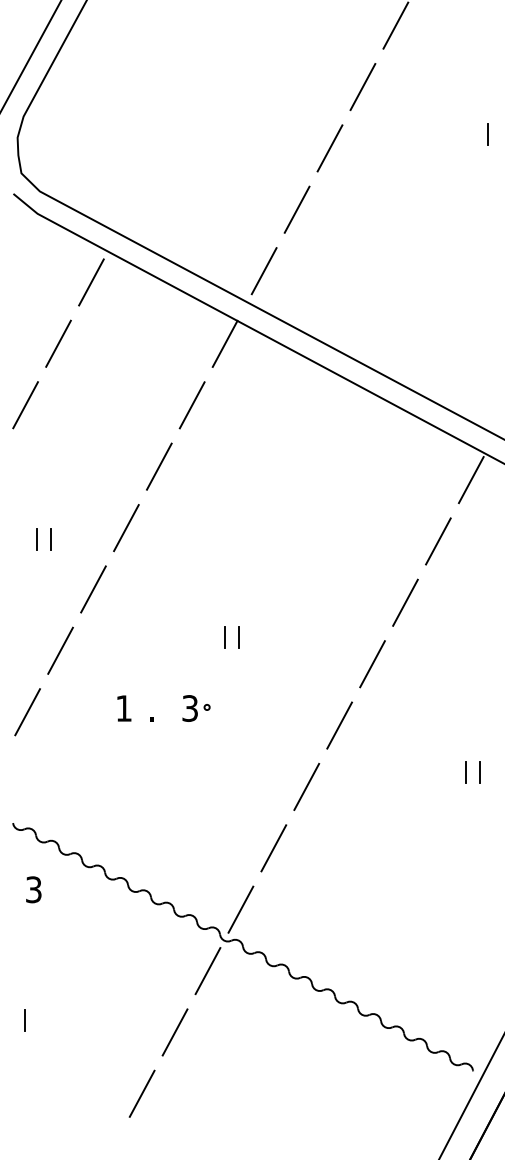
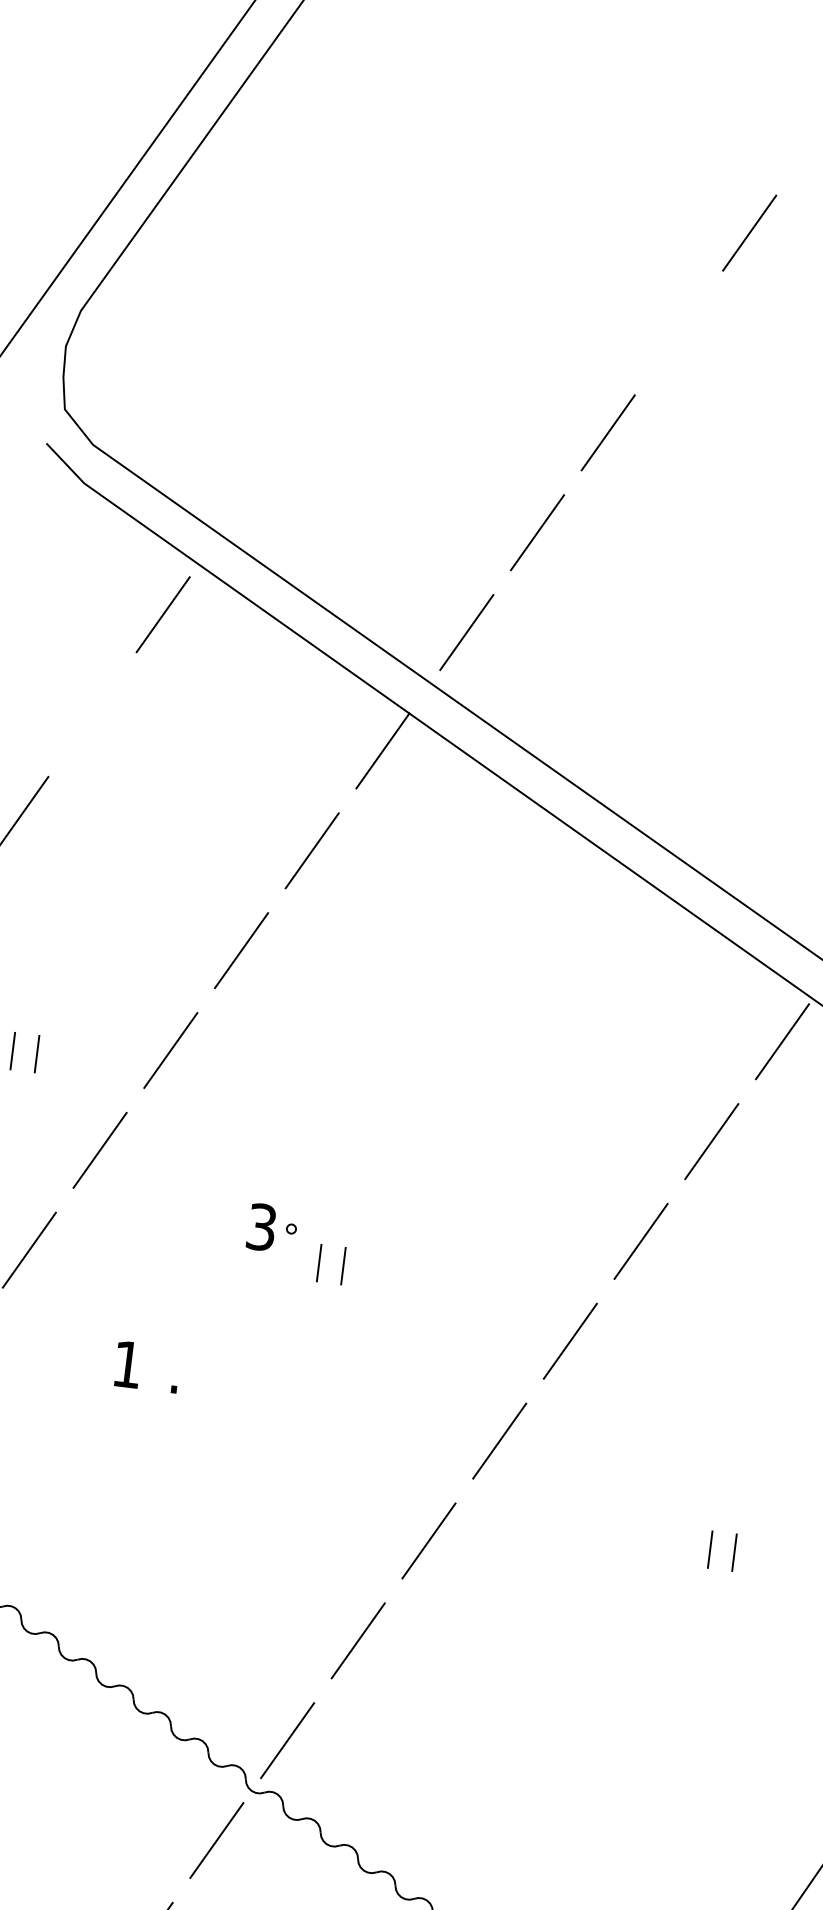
line: (362, 87) -> (678, 333), removed
line: (58, 343) -> (92, 713), removed
part: (196, 708) -> (272, 1228), moved

